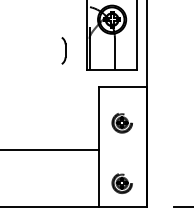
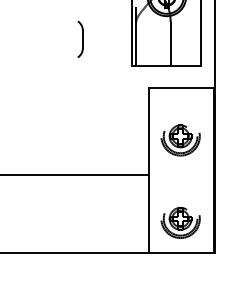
part: (63, 50) -> (80, 38), moved
part: (122, 124) -> (181, 139), size x1.43
part: (122, 185) -> (181, 223), size x1.43

